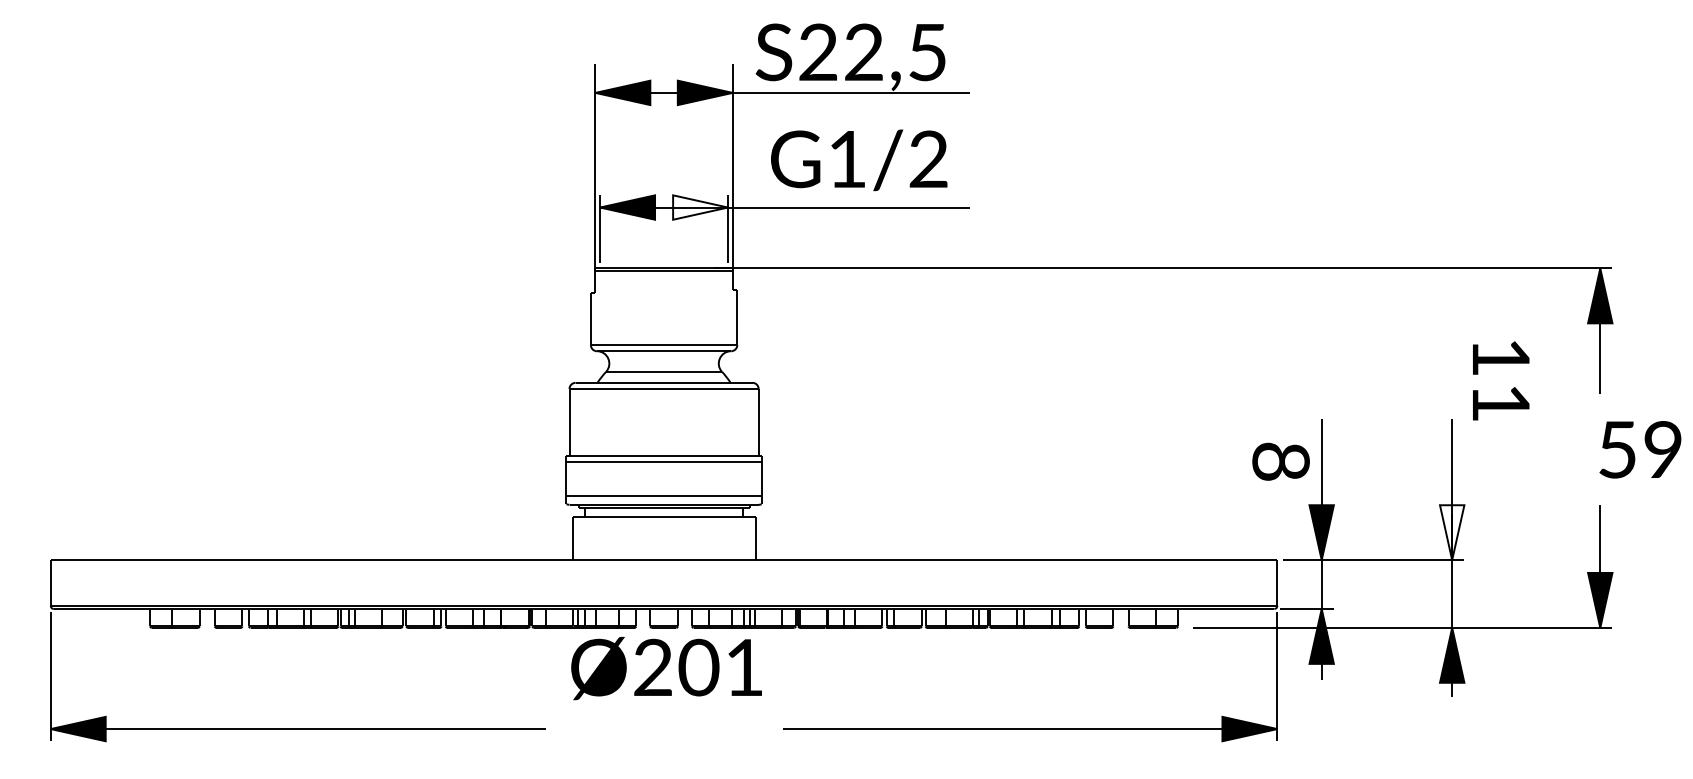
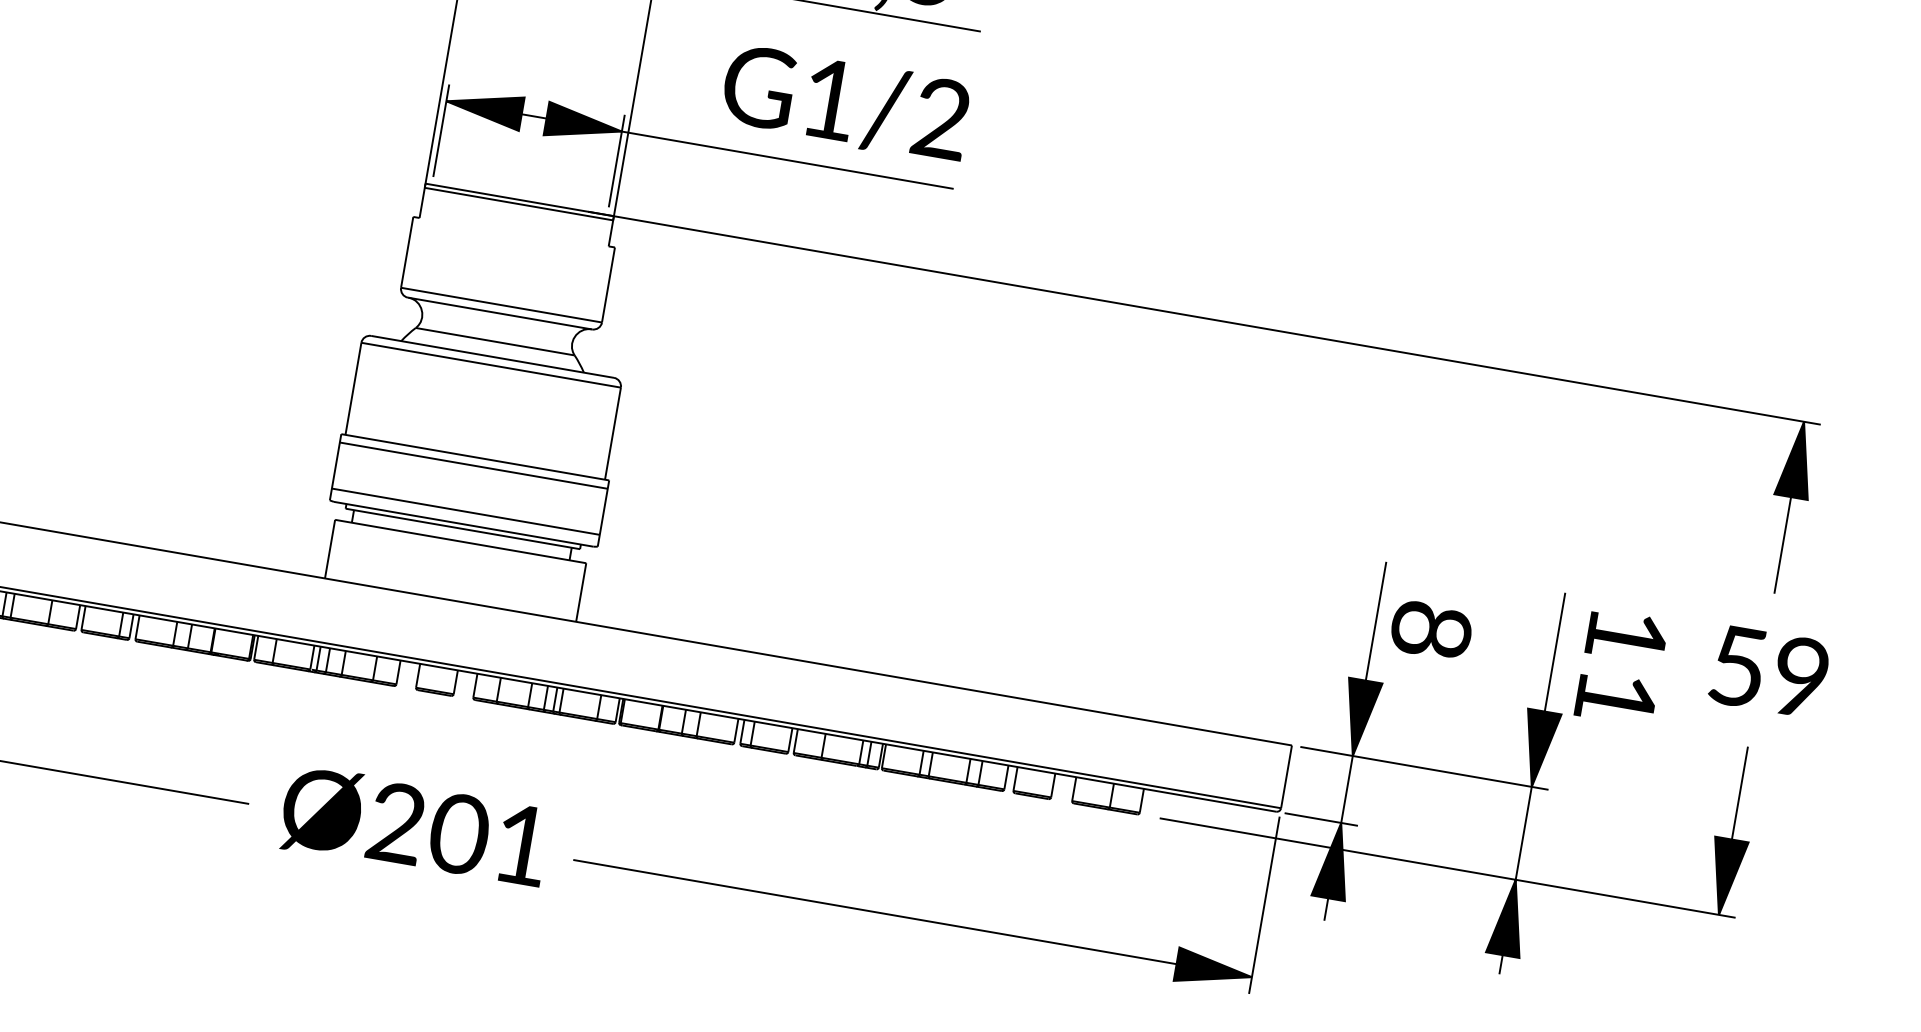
text: (859, 160) -> (846, 103), moved
fill: (700, 207) -> (584, 124), added
text: (1501, 380) -> (1622, 667), moved
text: (1640, 449) -> (1769, 671), moved
text: (1280, 461) -> (1430, 630), moved
fill: (1451, 532) -> (1537, 748), added
text: (666, 668) -> (414, 827), moved

